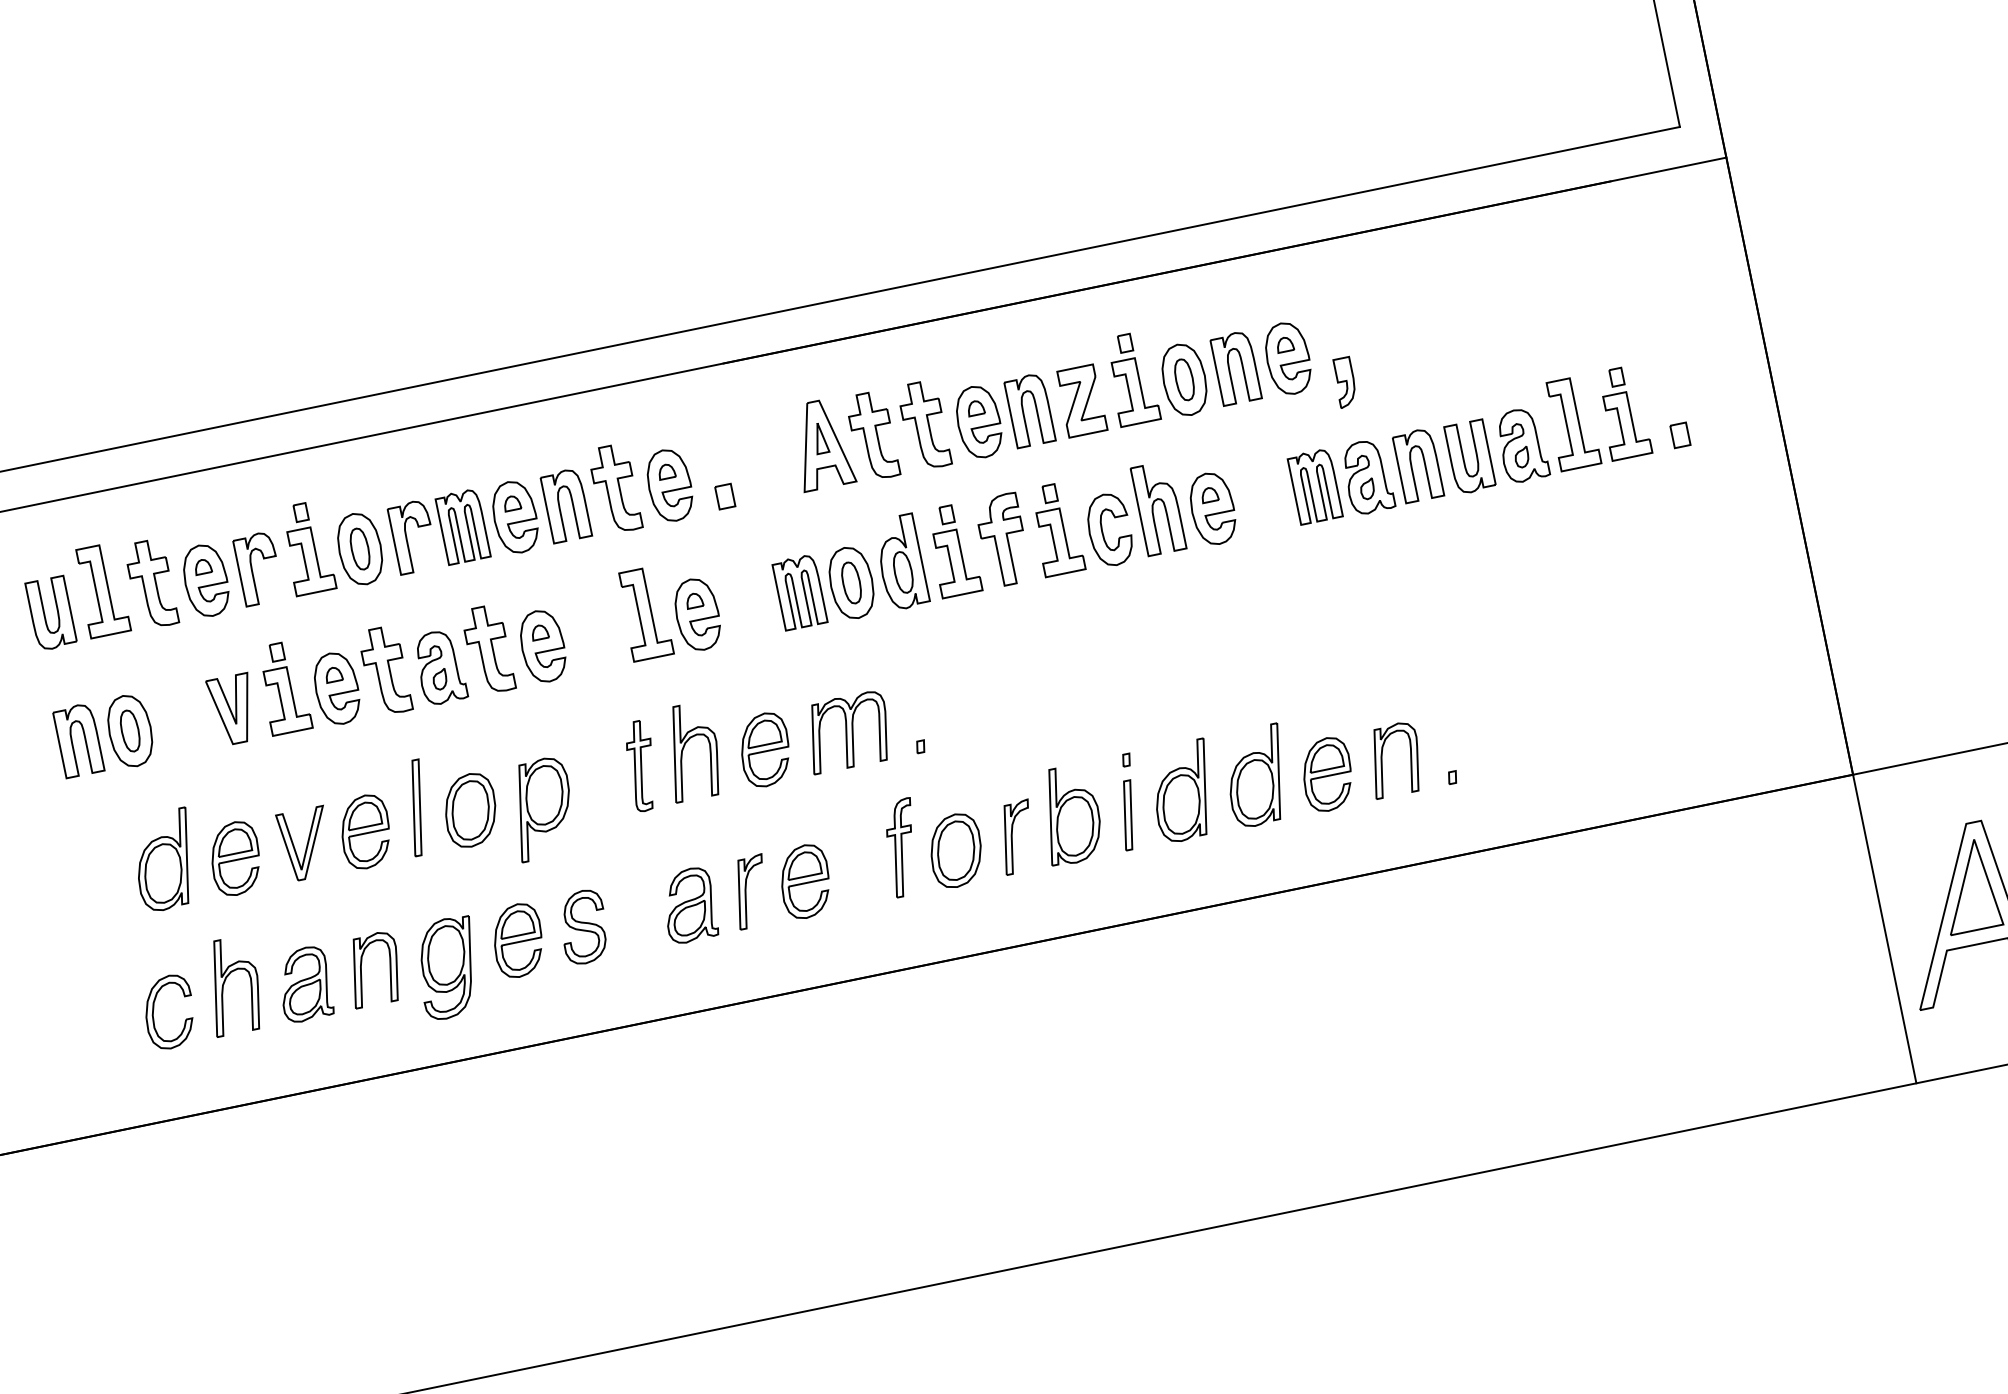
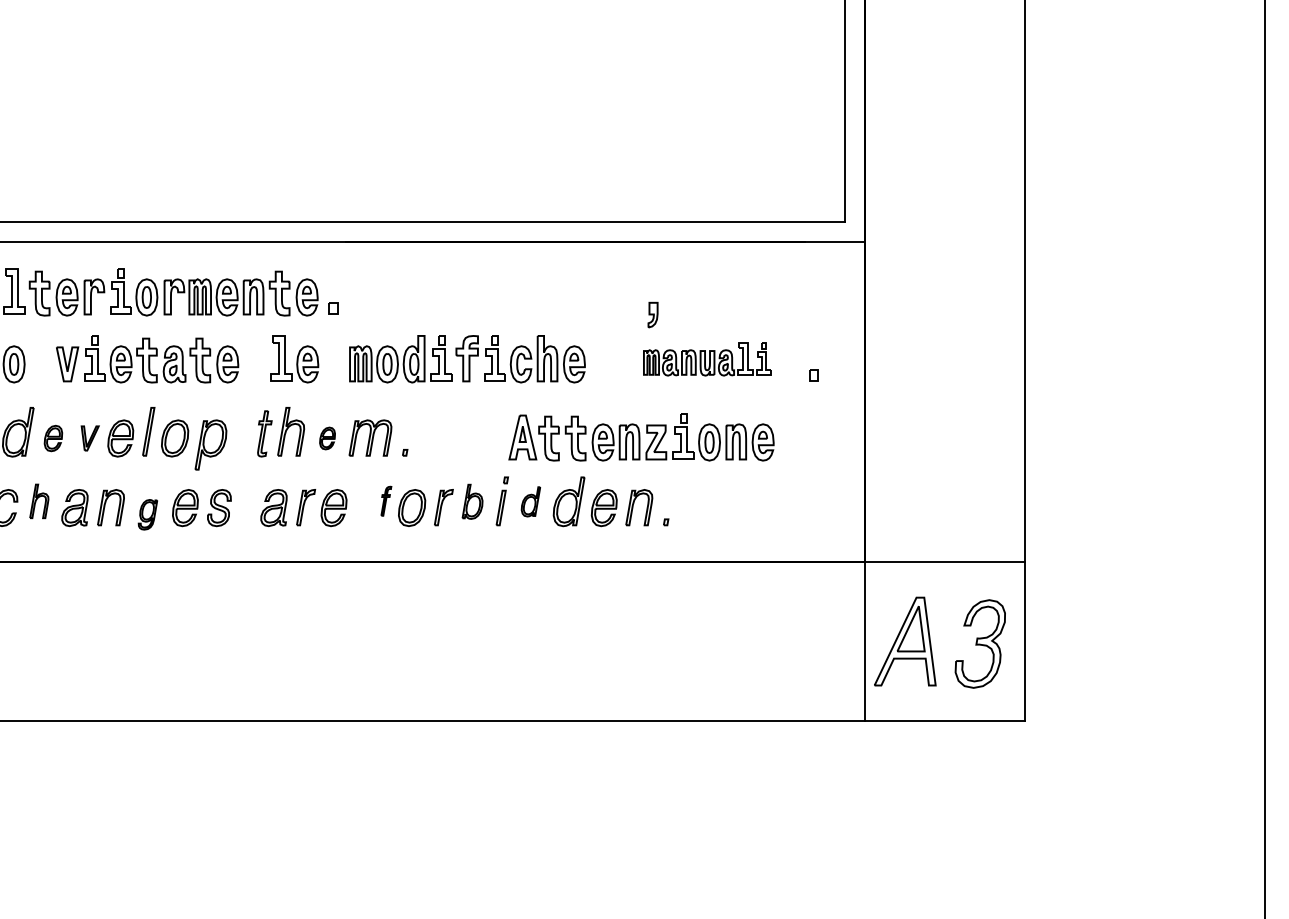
part: (1051, 397) -> (641, 437), moved
part: (1467, 446) -> (707, 359), size x0.7
part: (765, 749) -> (327, 438), size x0.6
part: (1182, 791) -> (530, 501), size x0.6
part: (1070, 814) -> (472, 501), size x0.7
part: (307, 843) -> (90, 438), size x0.7
part: (904, 848) -> (386, 501), size x0.6
part: (235, 858) -> (53, 438), size x0.7
part: (447, 968) -> (147, 514), size x0.6
part: (233, 985) -> (39, 501), size x0.7

